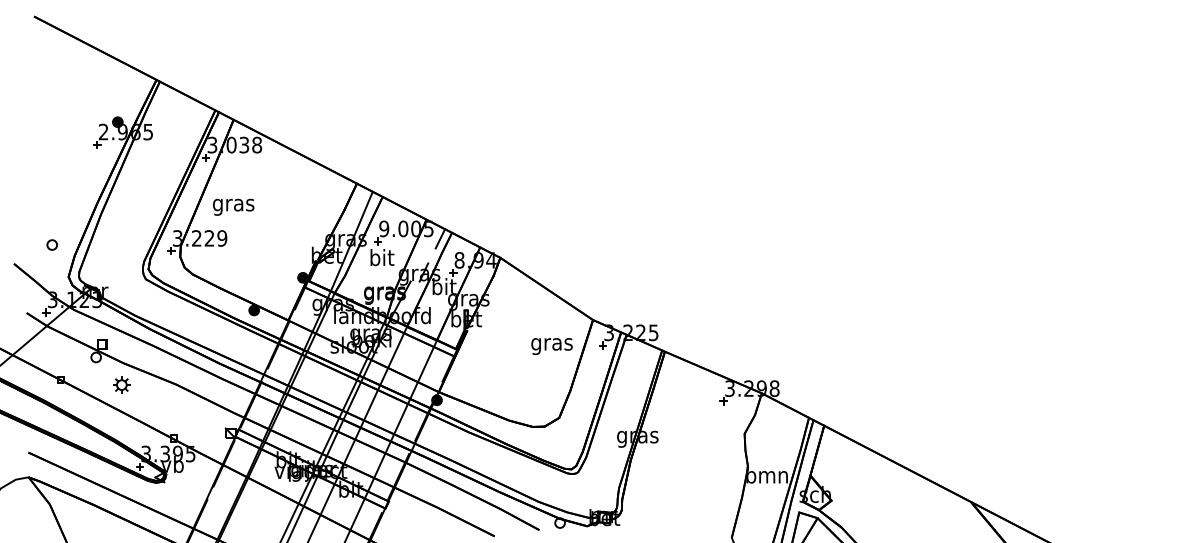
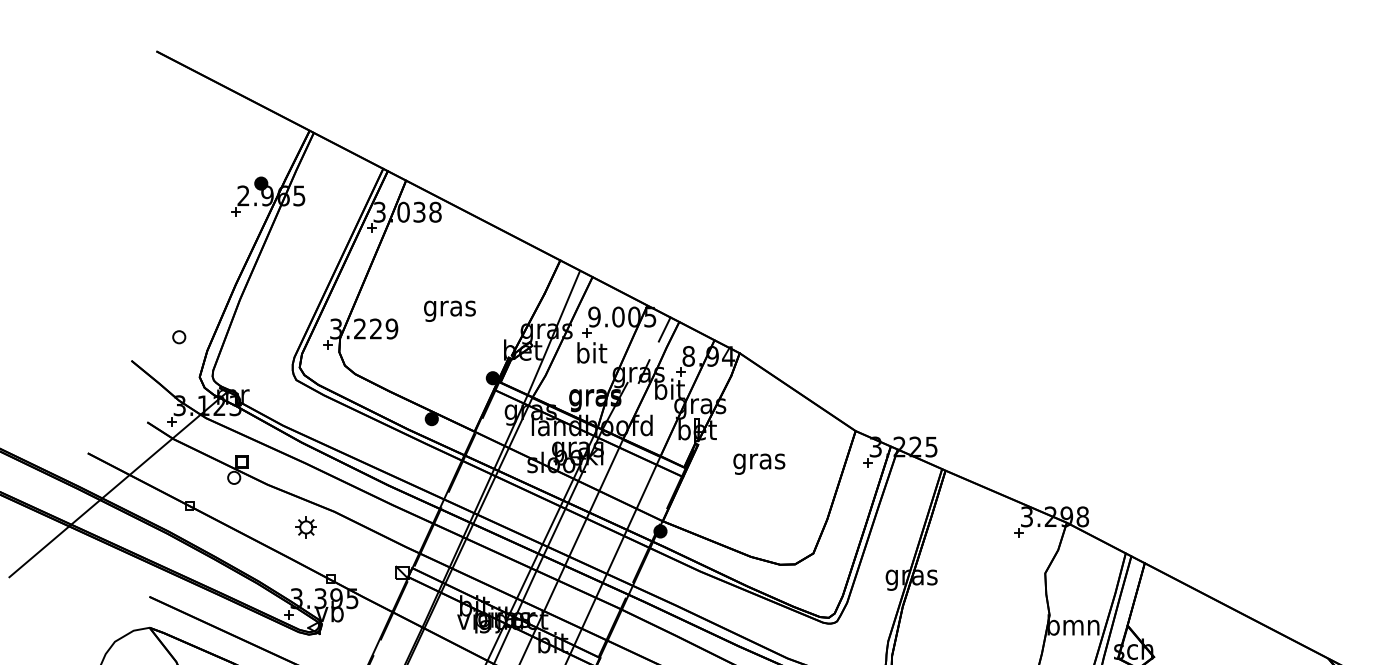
text: (233, 206) -> (449, 310), moved
text: (551, 346) -> (758, 464), moved
part: (121, 384) -> (305, 526), moved

